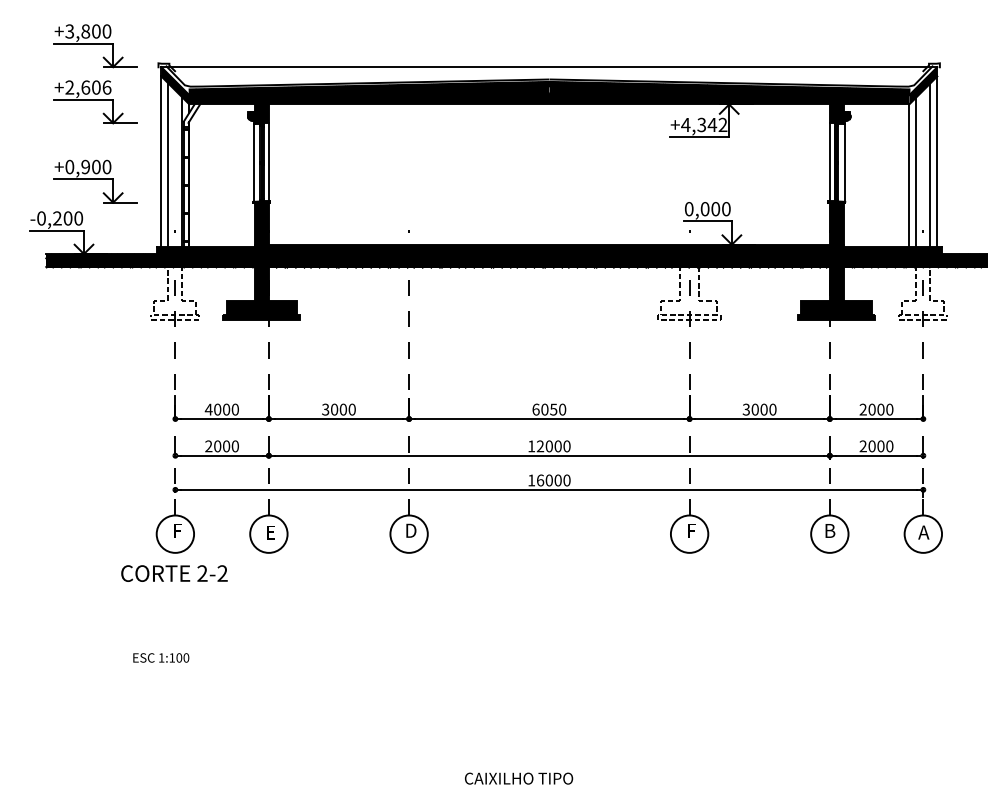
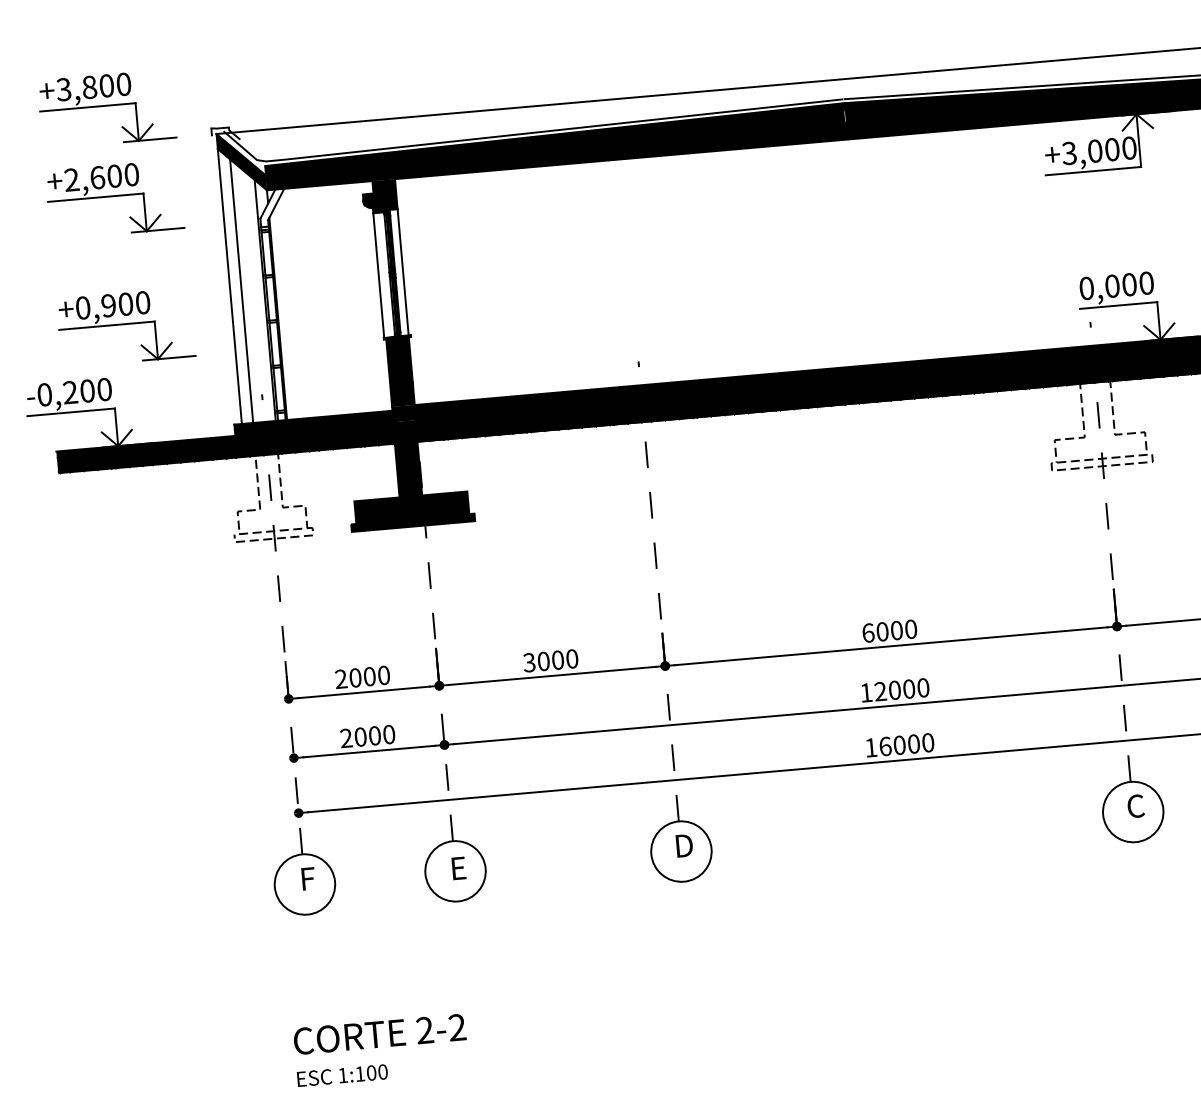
text: (106, 87) -> (131, 174), +2,606 -> +2,600
text: (704, 124) -> (1099, 149), +4,342 -> +3,000
text: (208, 409) -> (340, 678), 4000 -> 2000
text: (553, 409) -> (896, 630), 6050 -> 6000
text: (691, 530) -> (1135, 805), F -> C
text: (174, 573) -> (379, 1034), moved
text: (161, 657) -> (342, 1074), moved

